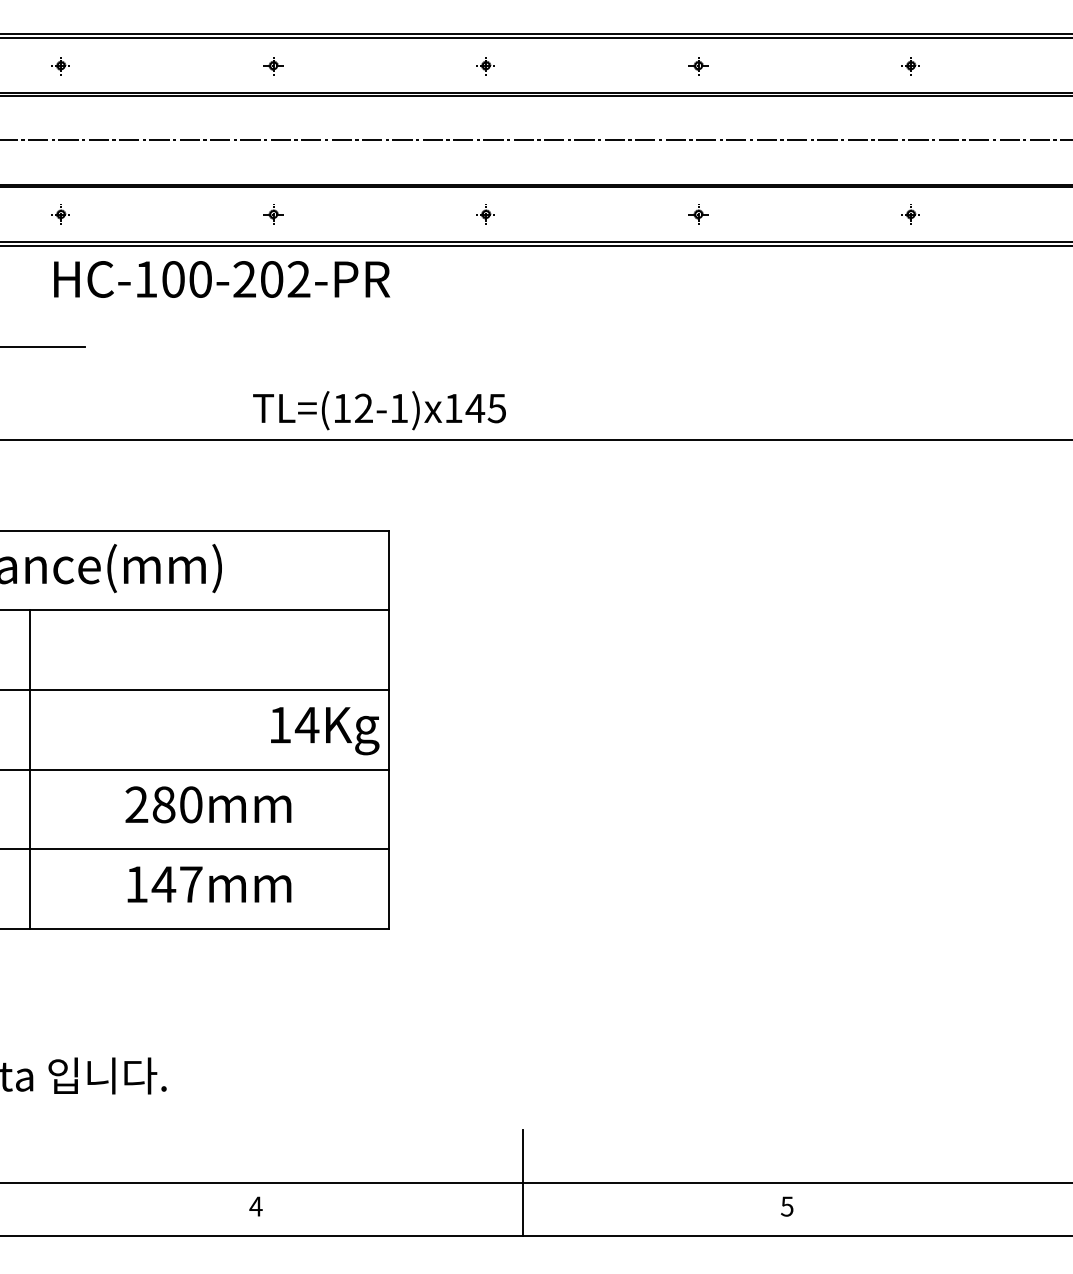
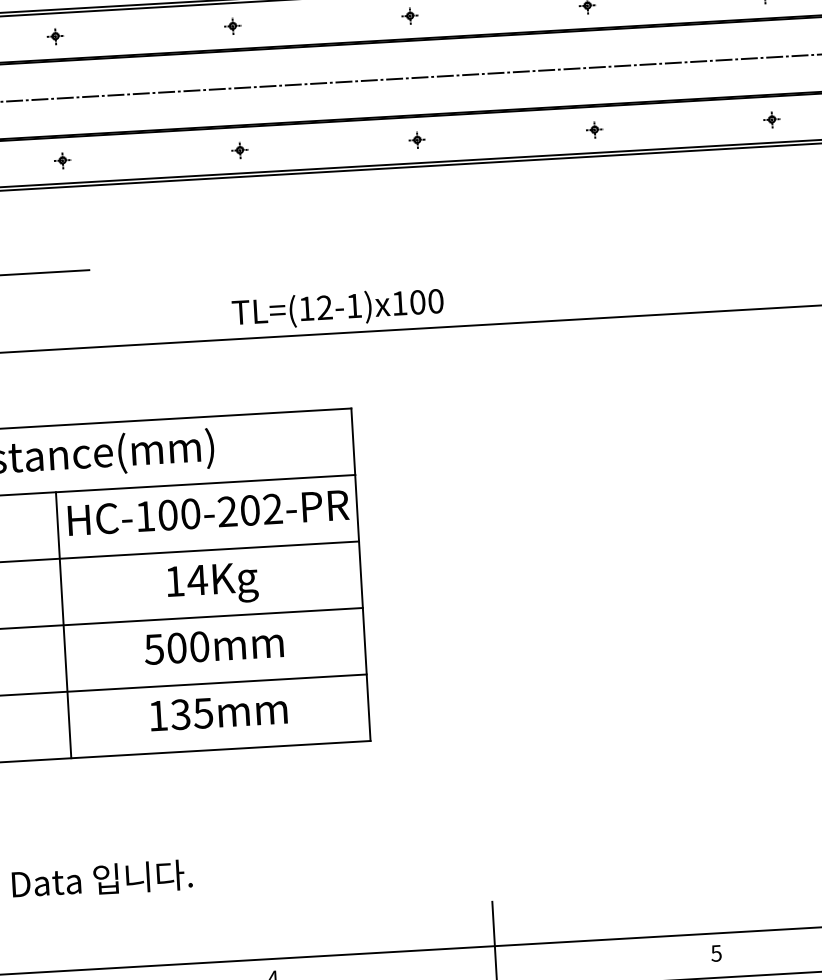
text: (222, 279) -> (208, 512), moved
text: (485, 408) -> (426, 301), TL=(12-1)x145 -> TL=(12-1)x100
text: (325, 731) -> (213, 584), moved
text: (150, 804) -> (165, 648), 280mm -> 500mm
text: (176, 884) -> (191, 714), 147mm -> 135mm

